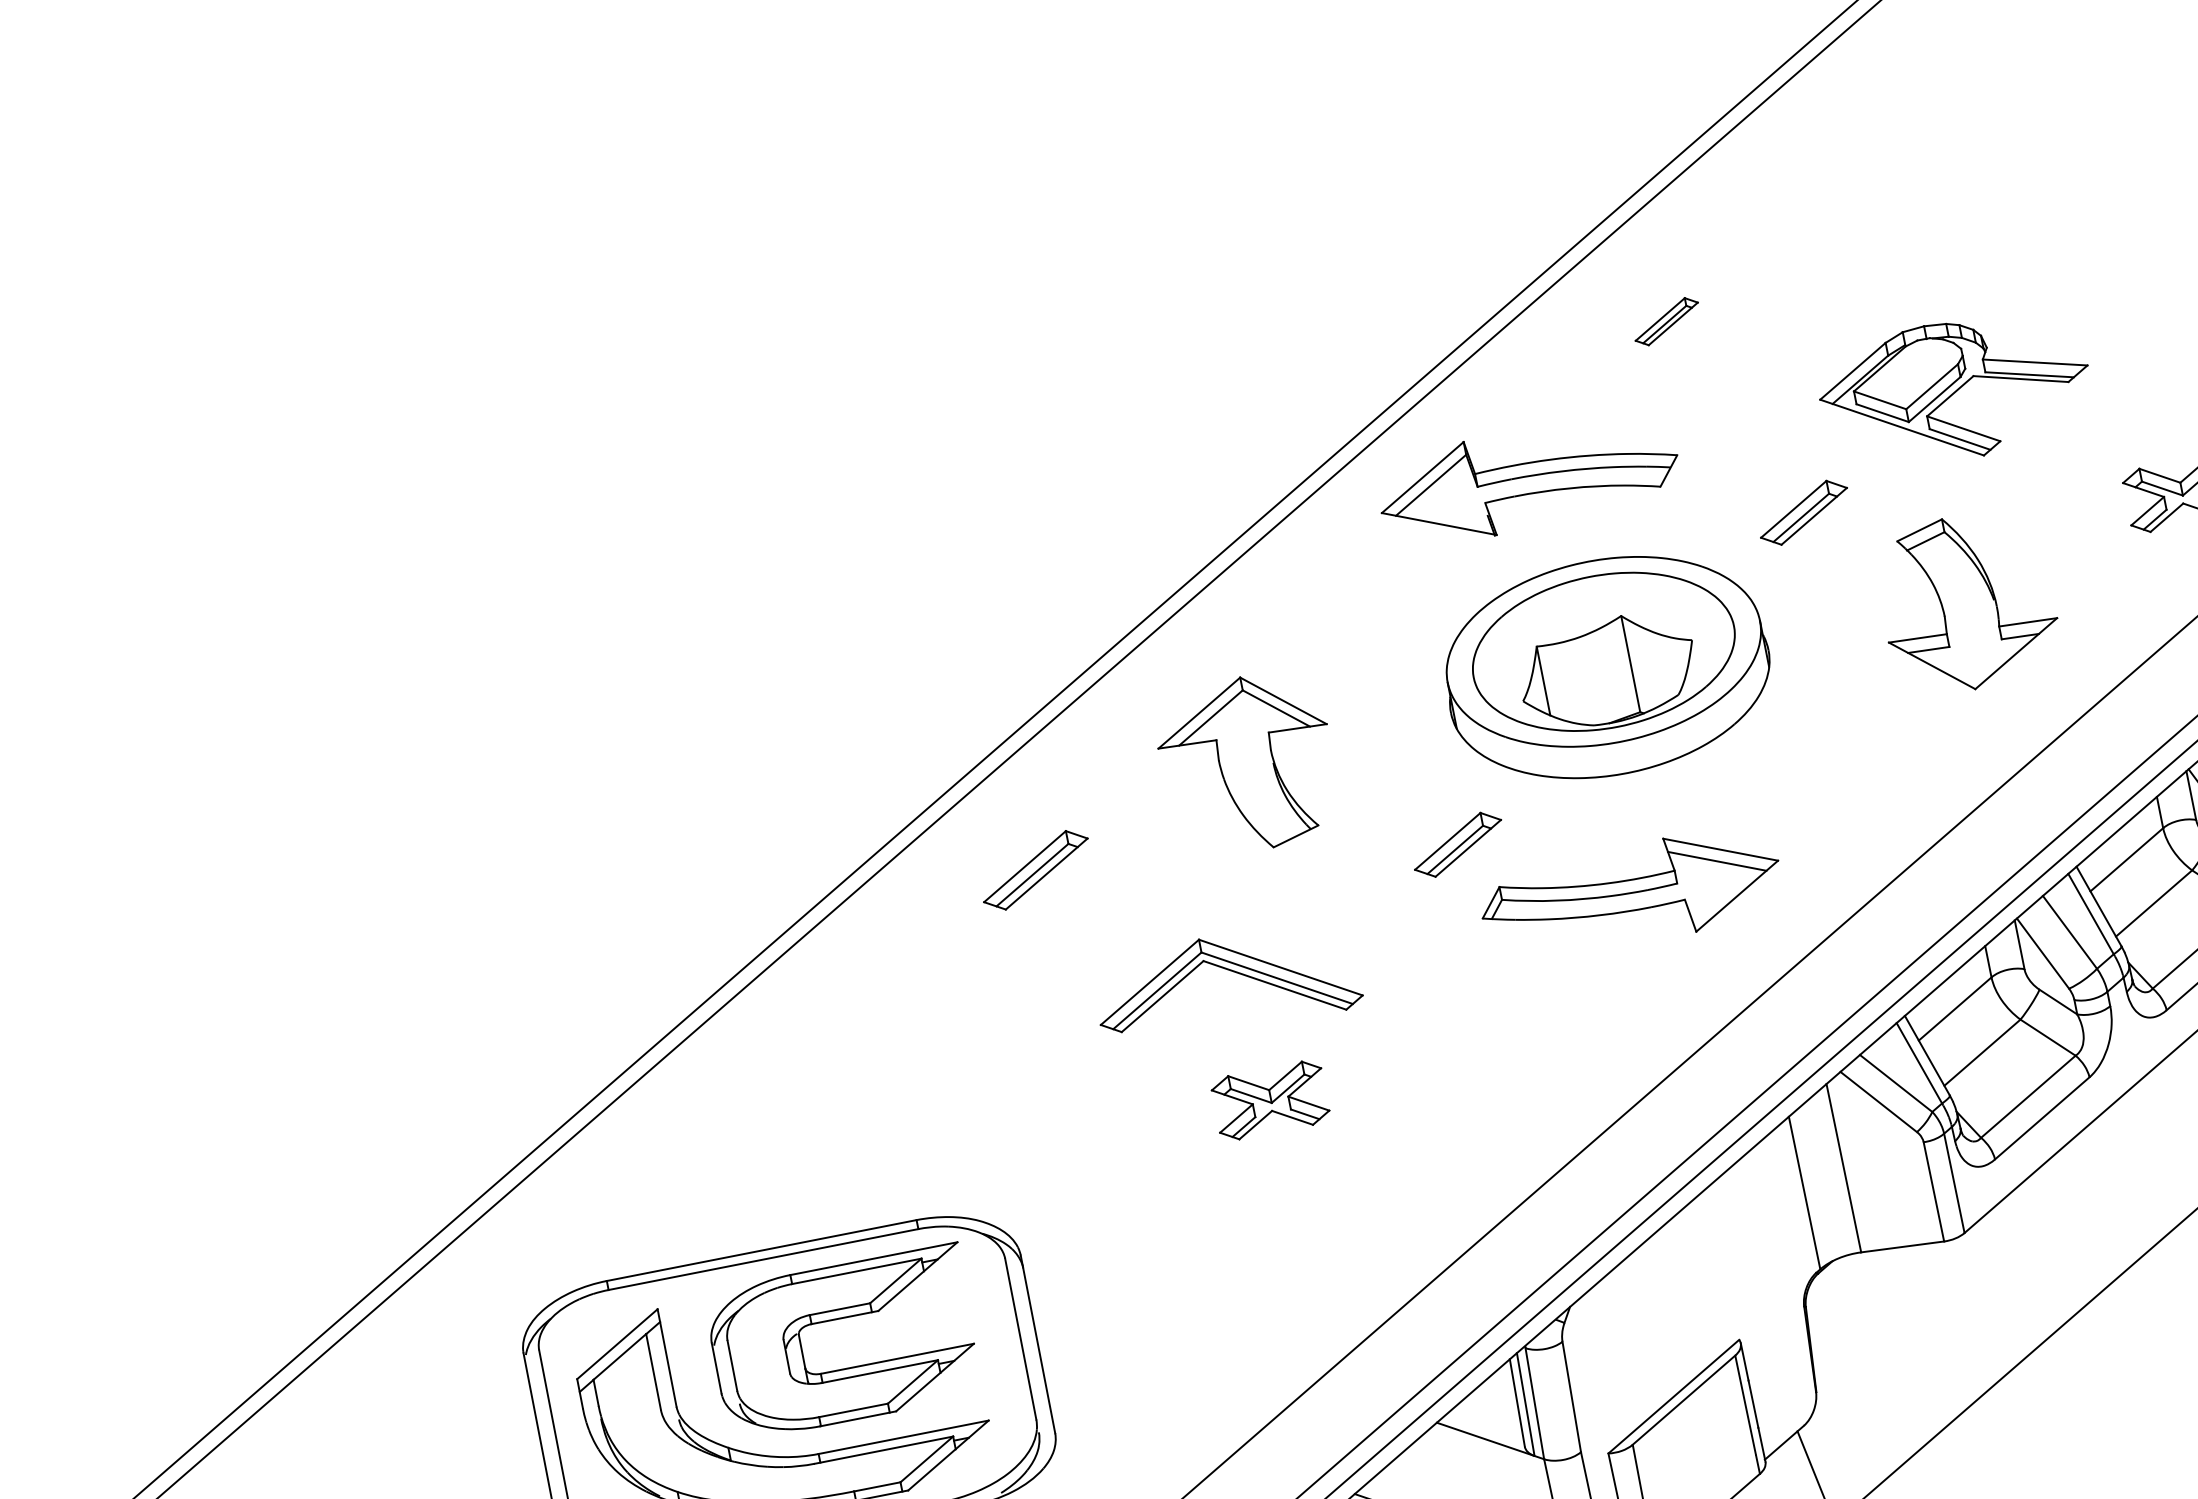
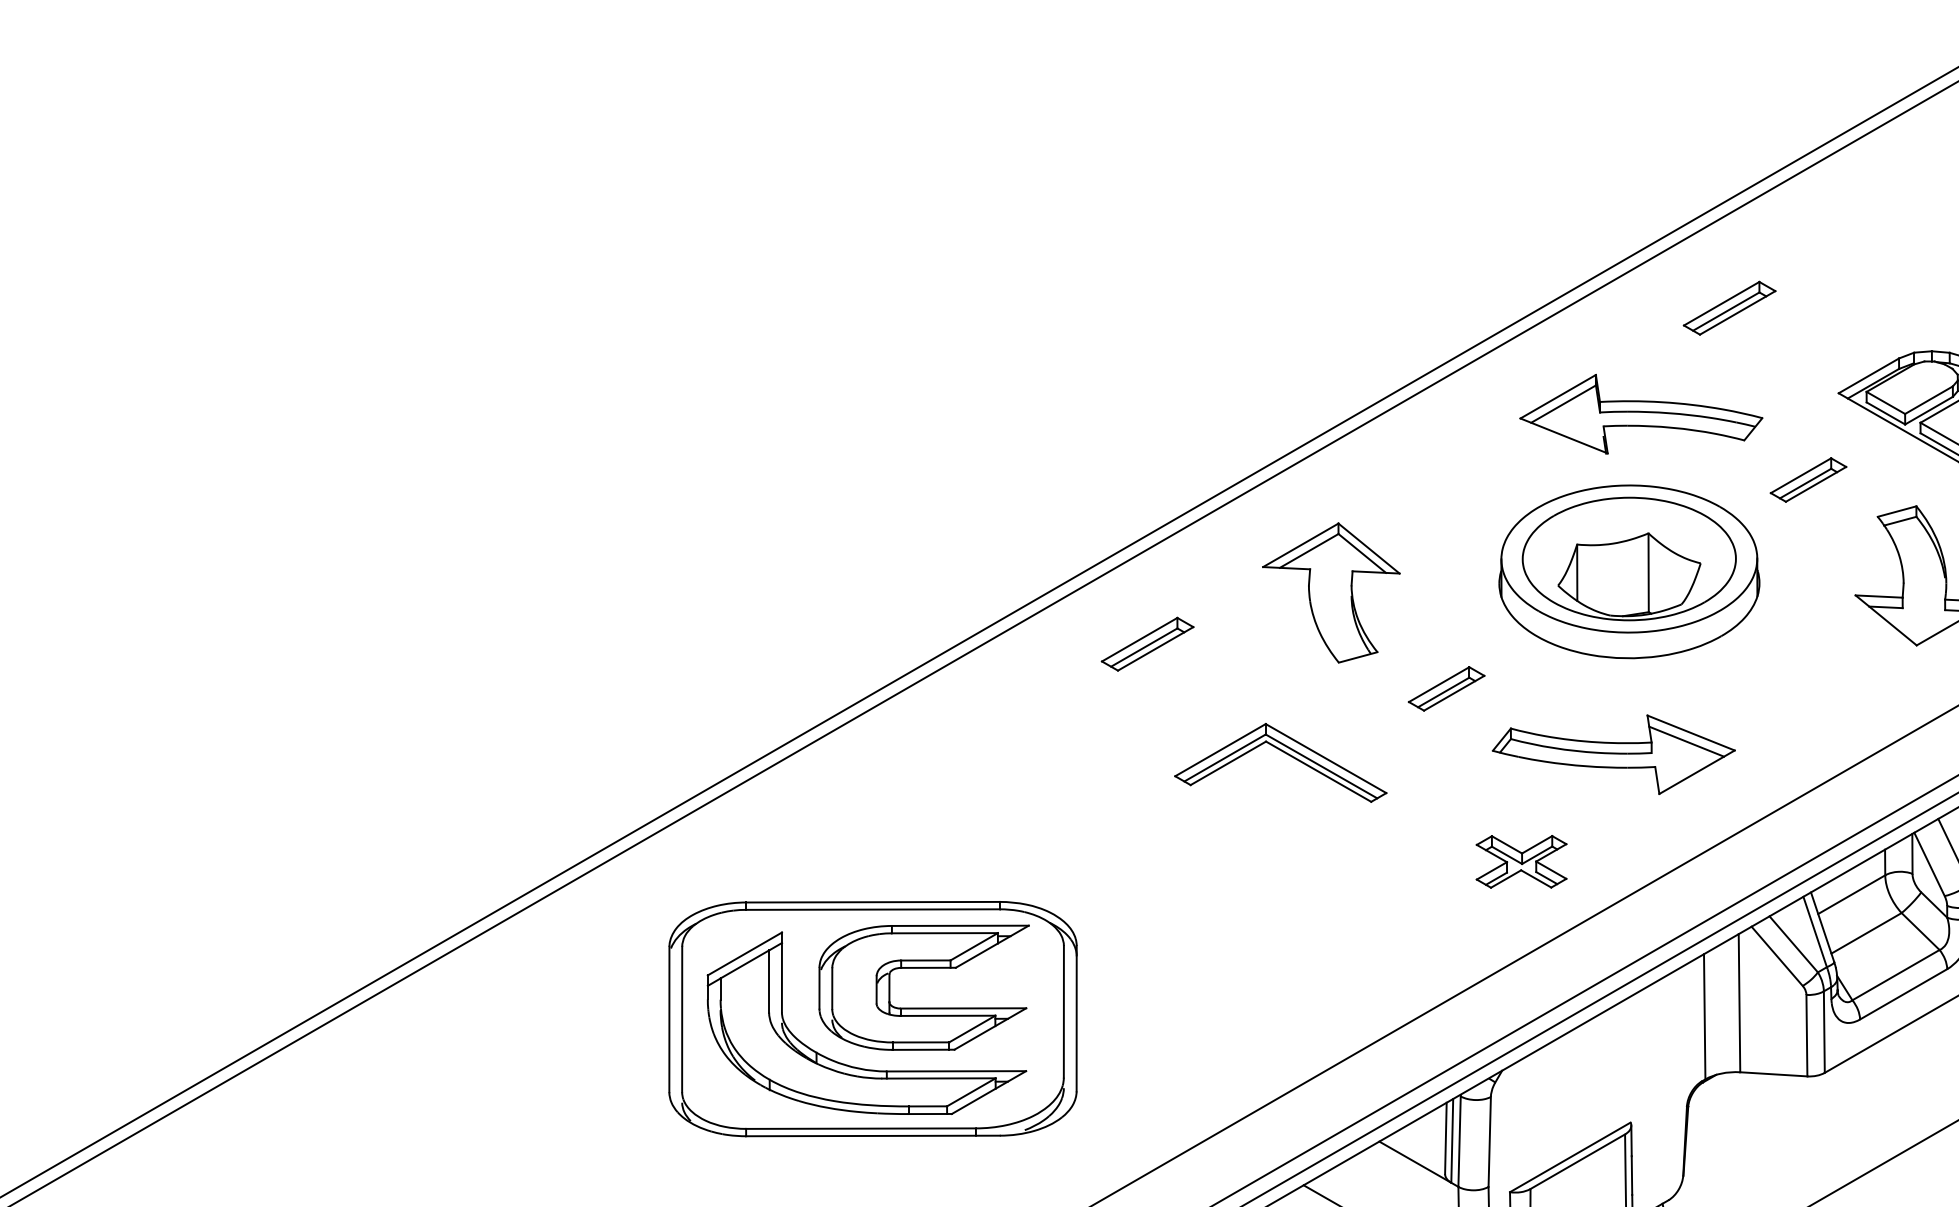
part: (1666, 320) -> (1729, 307), size x1.67
part: (1528, 478) -> (1641, 413), moved
part: (1457, 844) -> (1446, 688), moved
part: (1270, 1100) -> (1521, 861), moved

